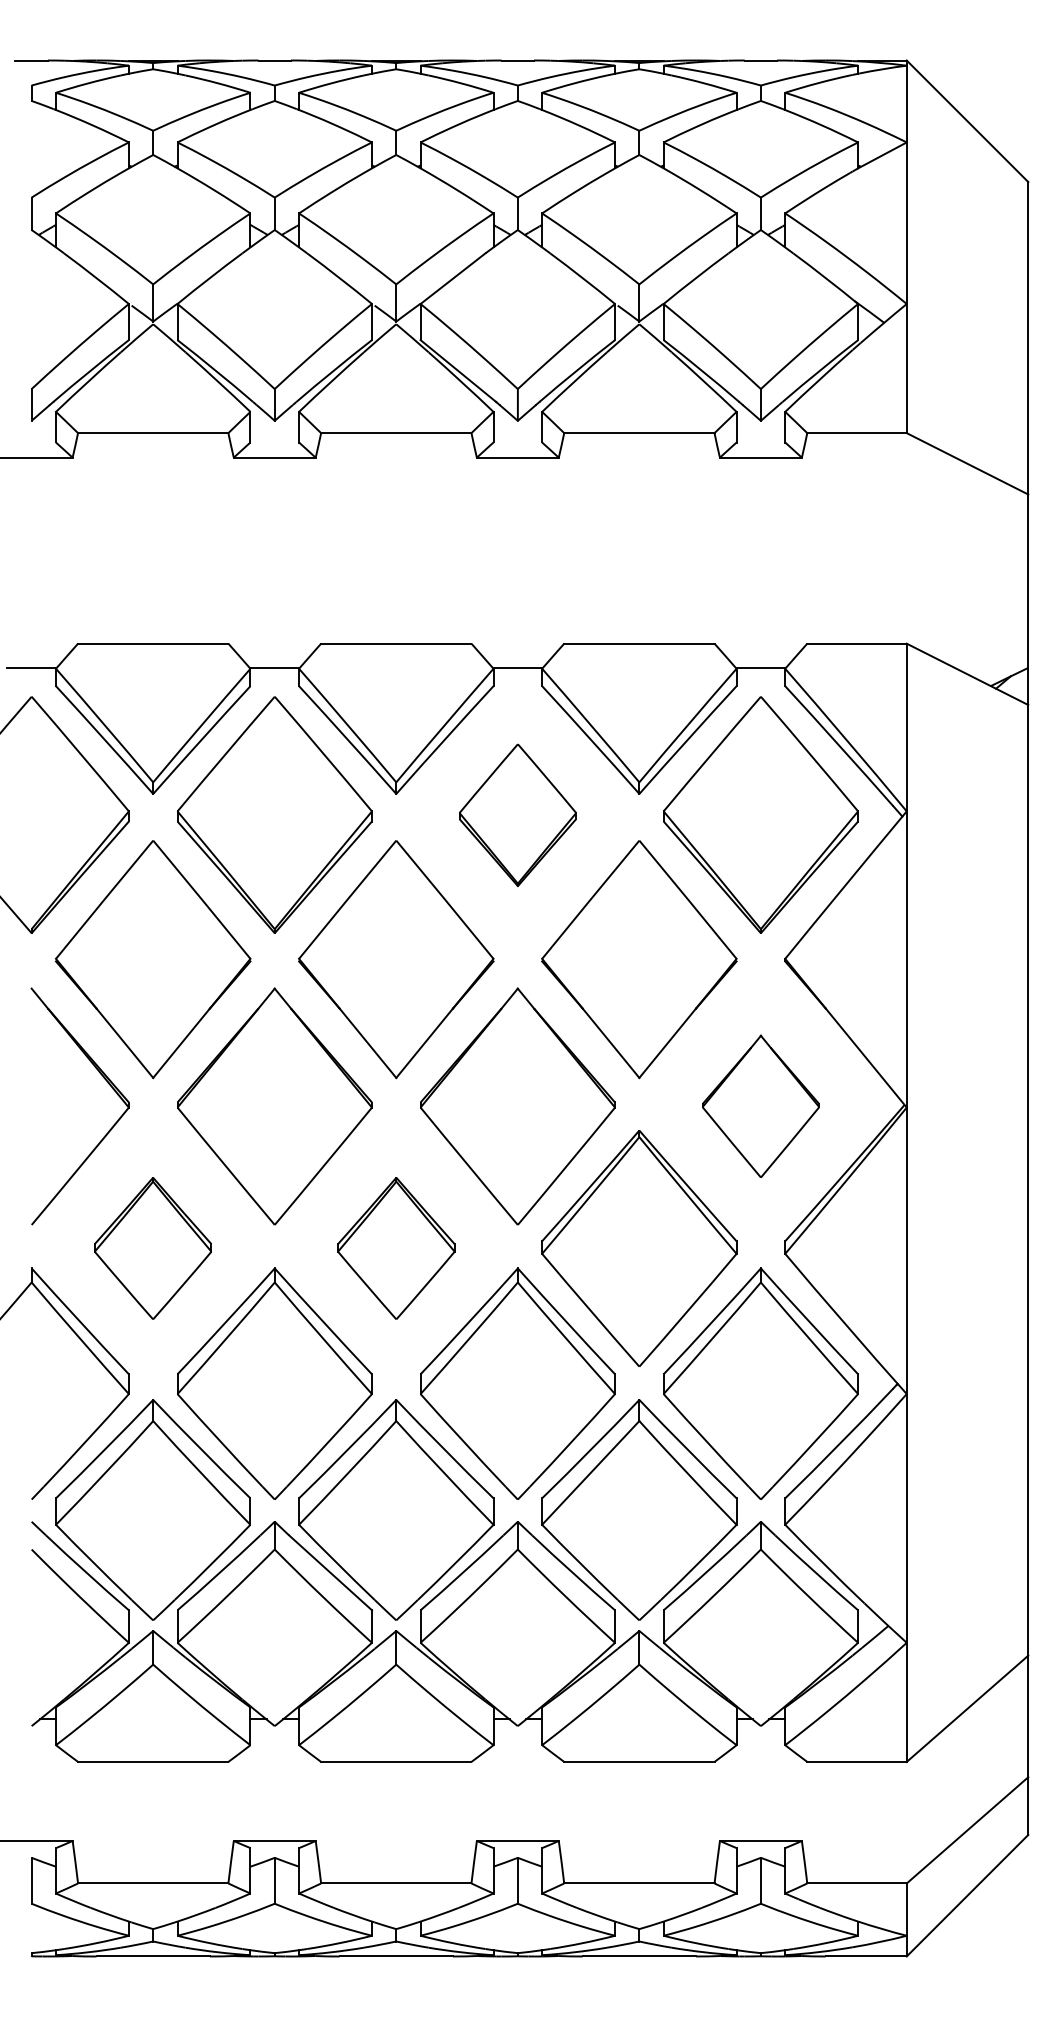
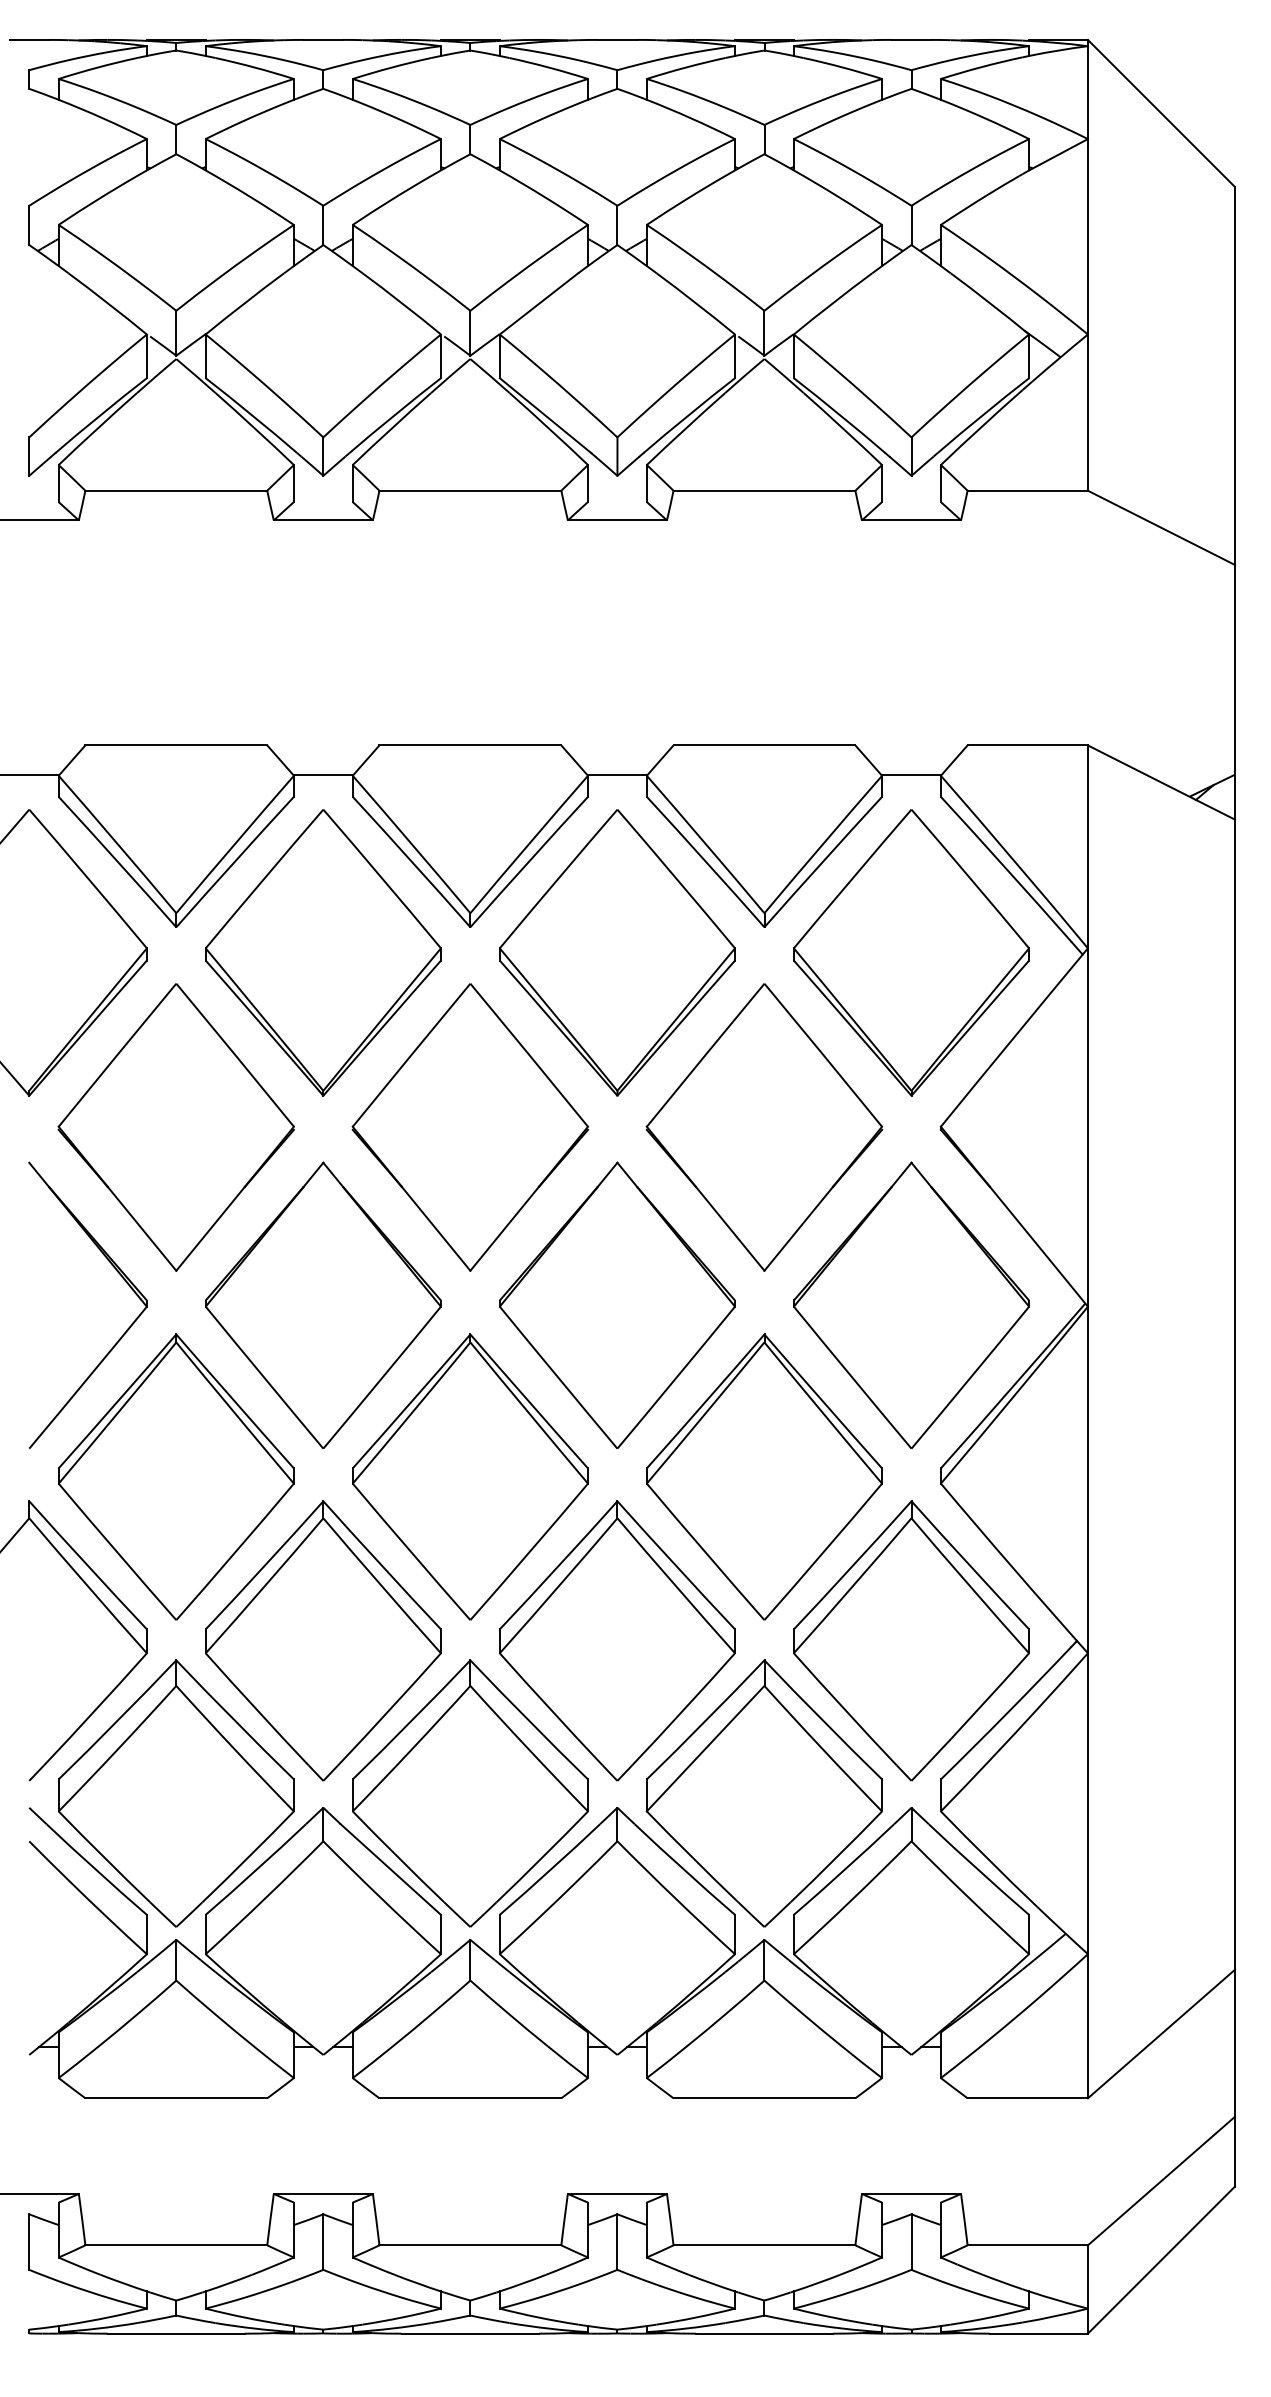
part: (517, 815) -> (617, 953), size x1.67
part: (760, 1106) -> (910, 1305), size x1.67
part: (152, 1248) -> (175, 1477), size x1.67
part: (396, 1248) -> (470, 1477), size x1.67

